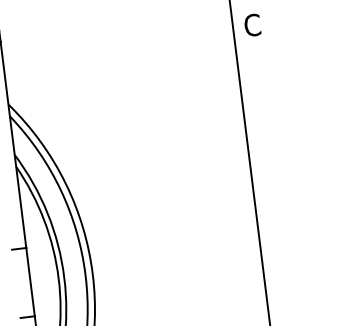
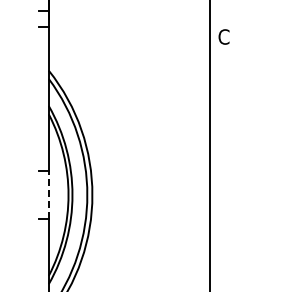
line: (30, 282) -> (48, 195), solid -> dashed

